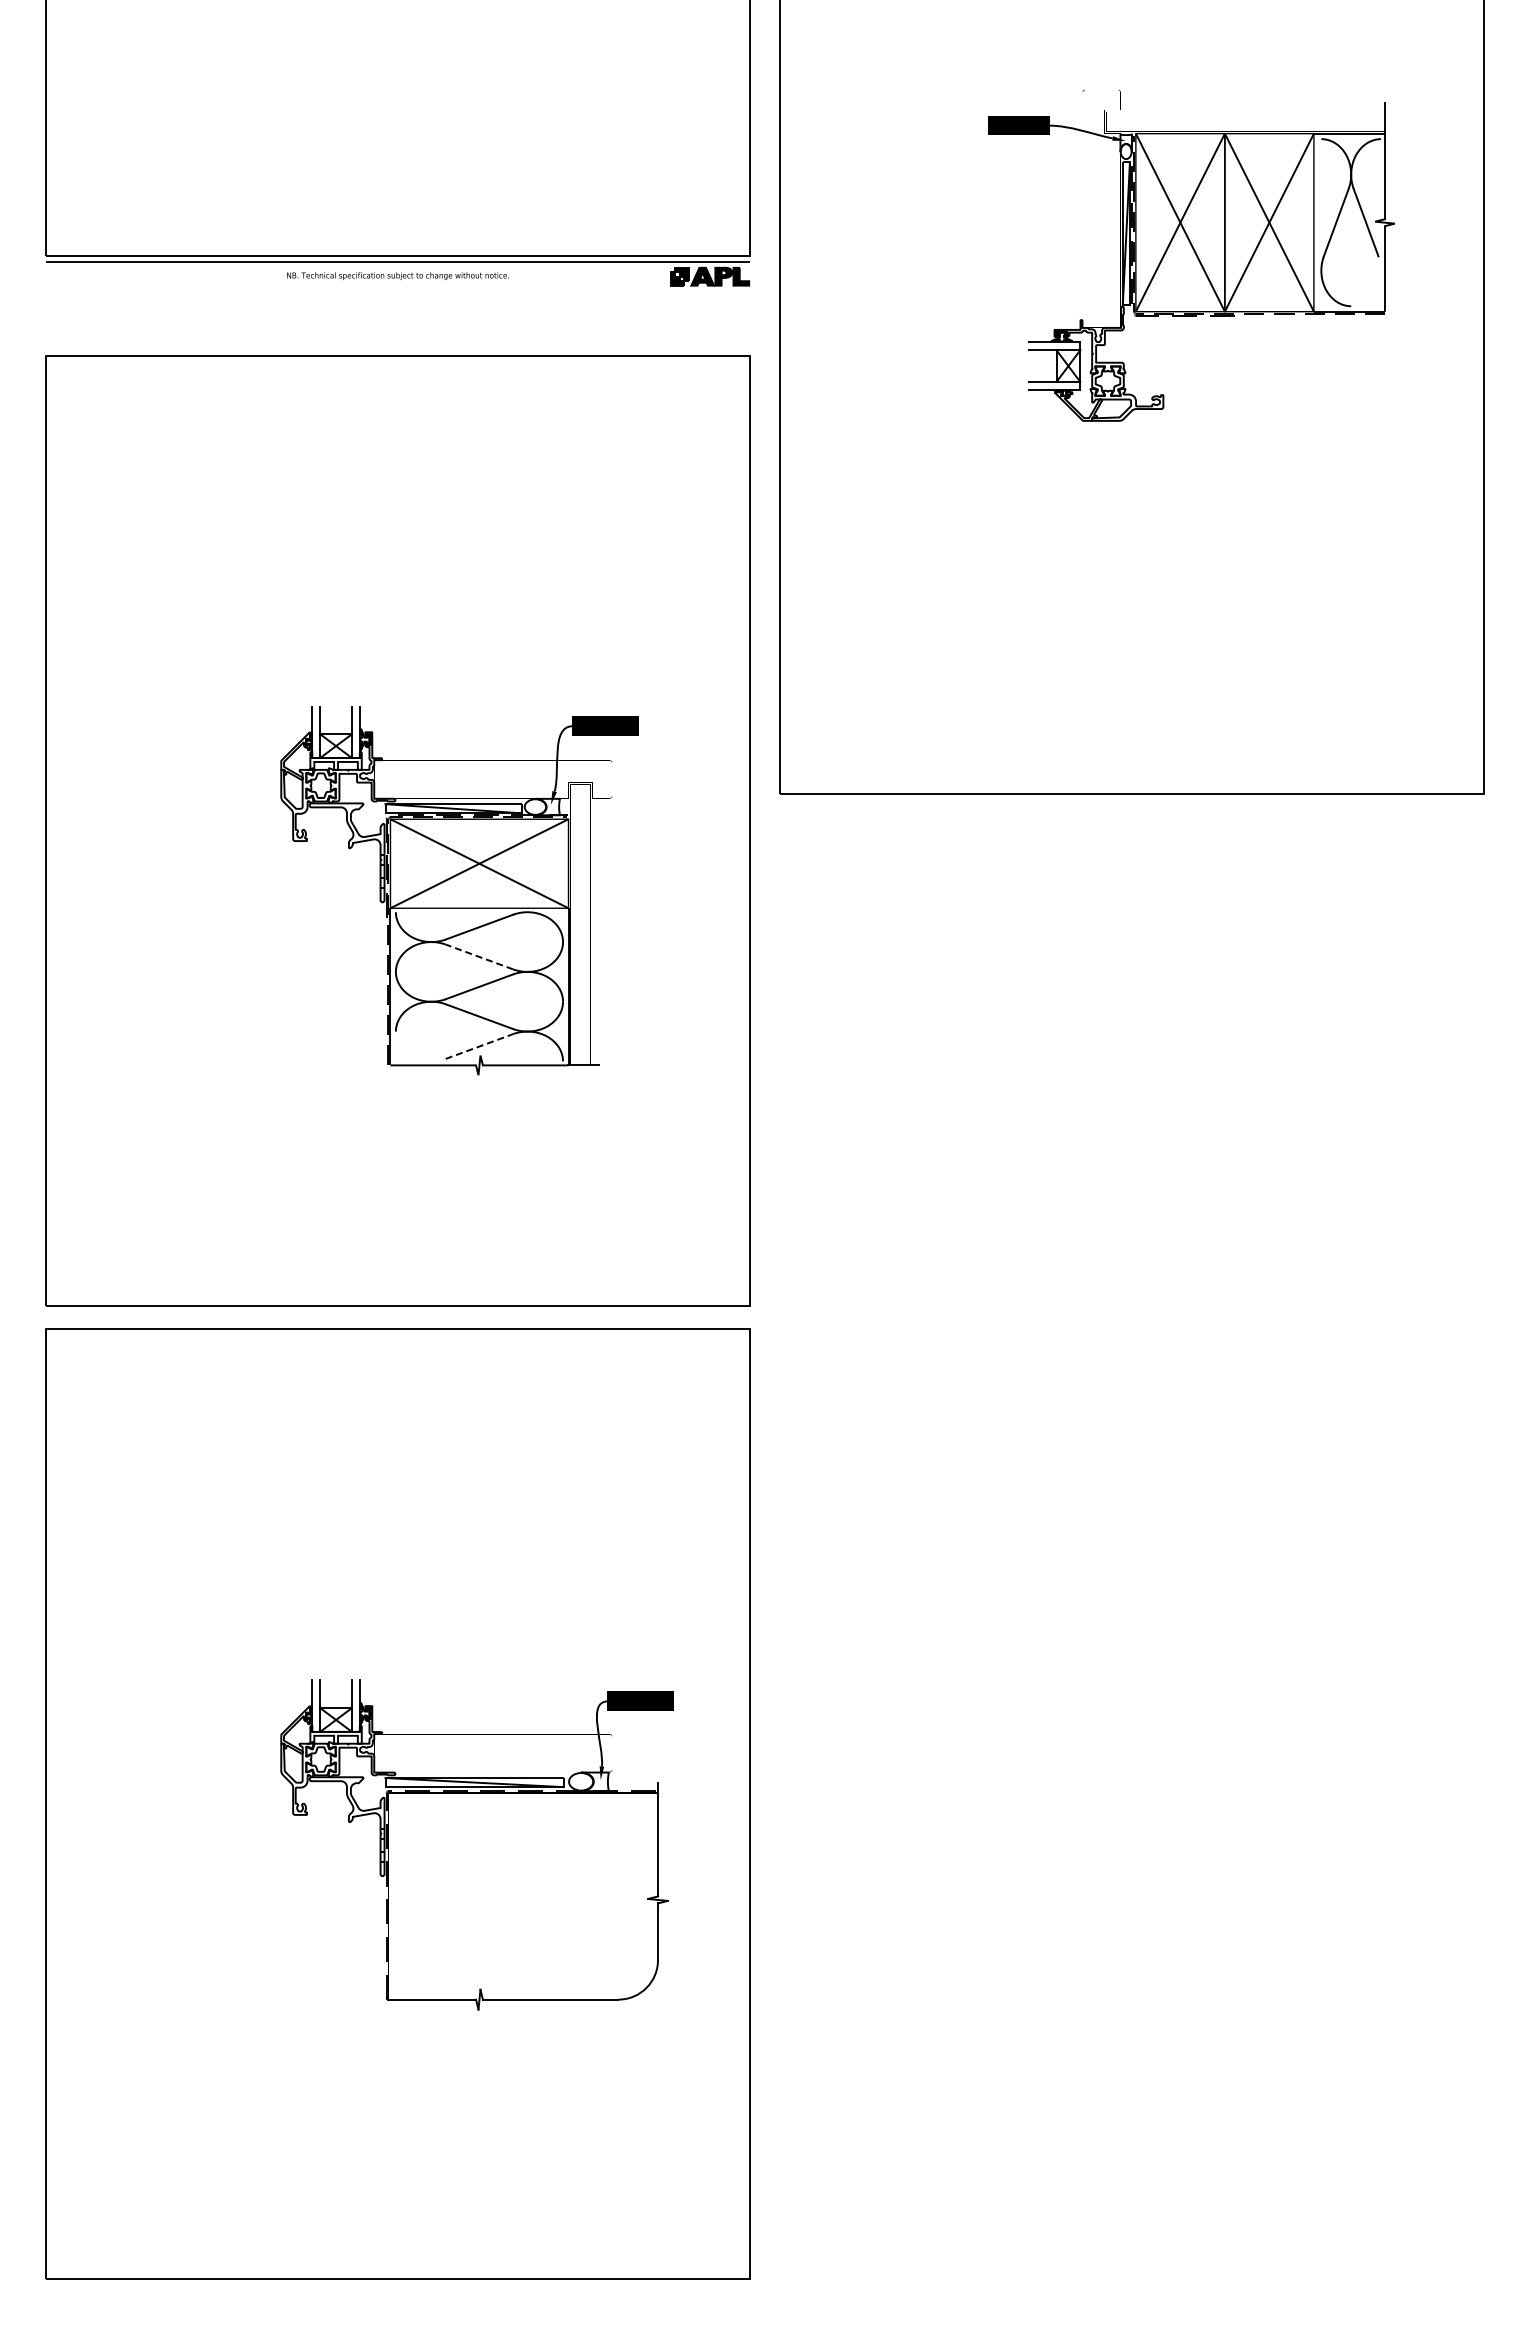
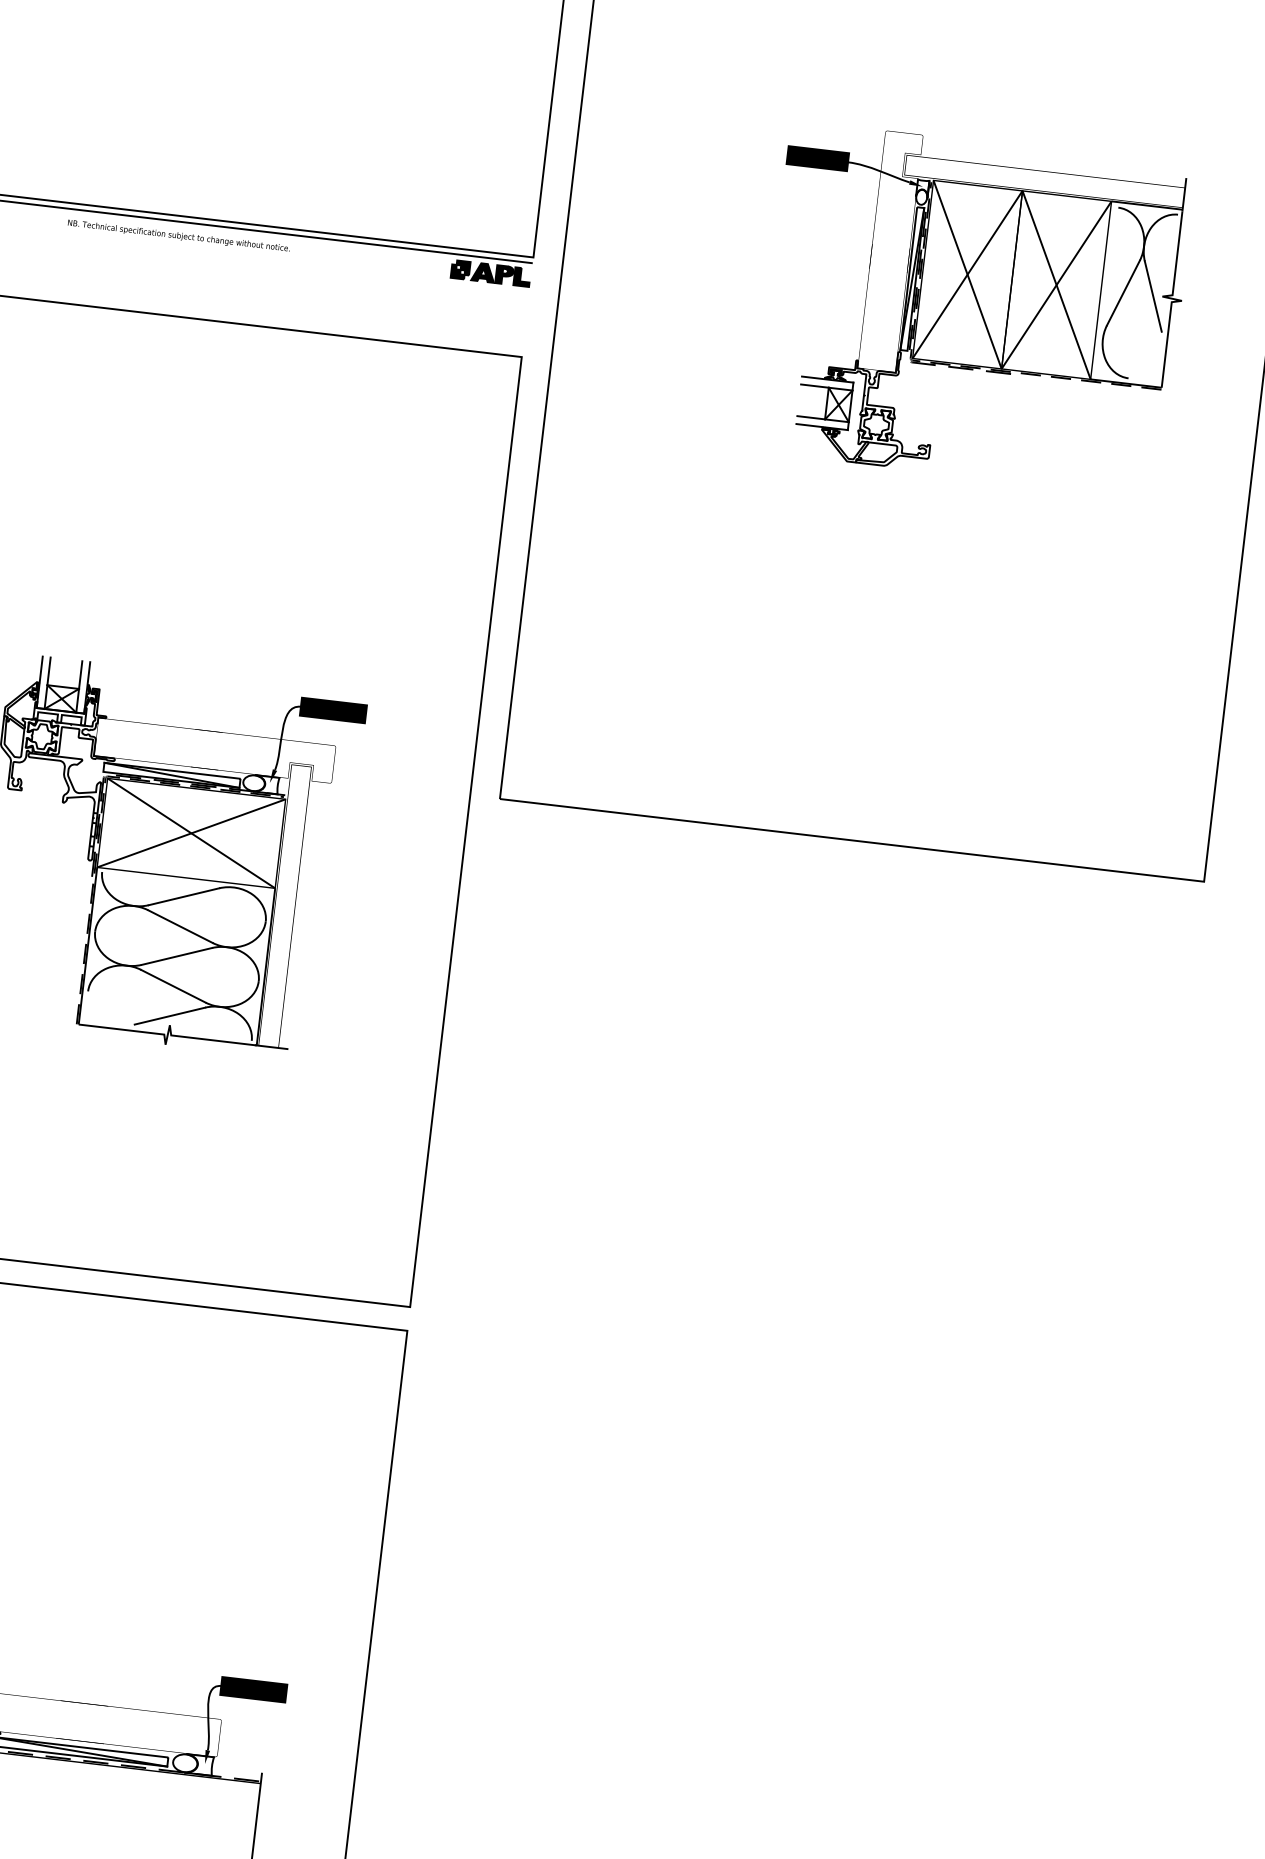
line: (479, 956) -> (180, 926), dashed -> solid
line: (479, 1046) -> (169, 1016), dashed -> solid

